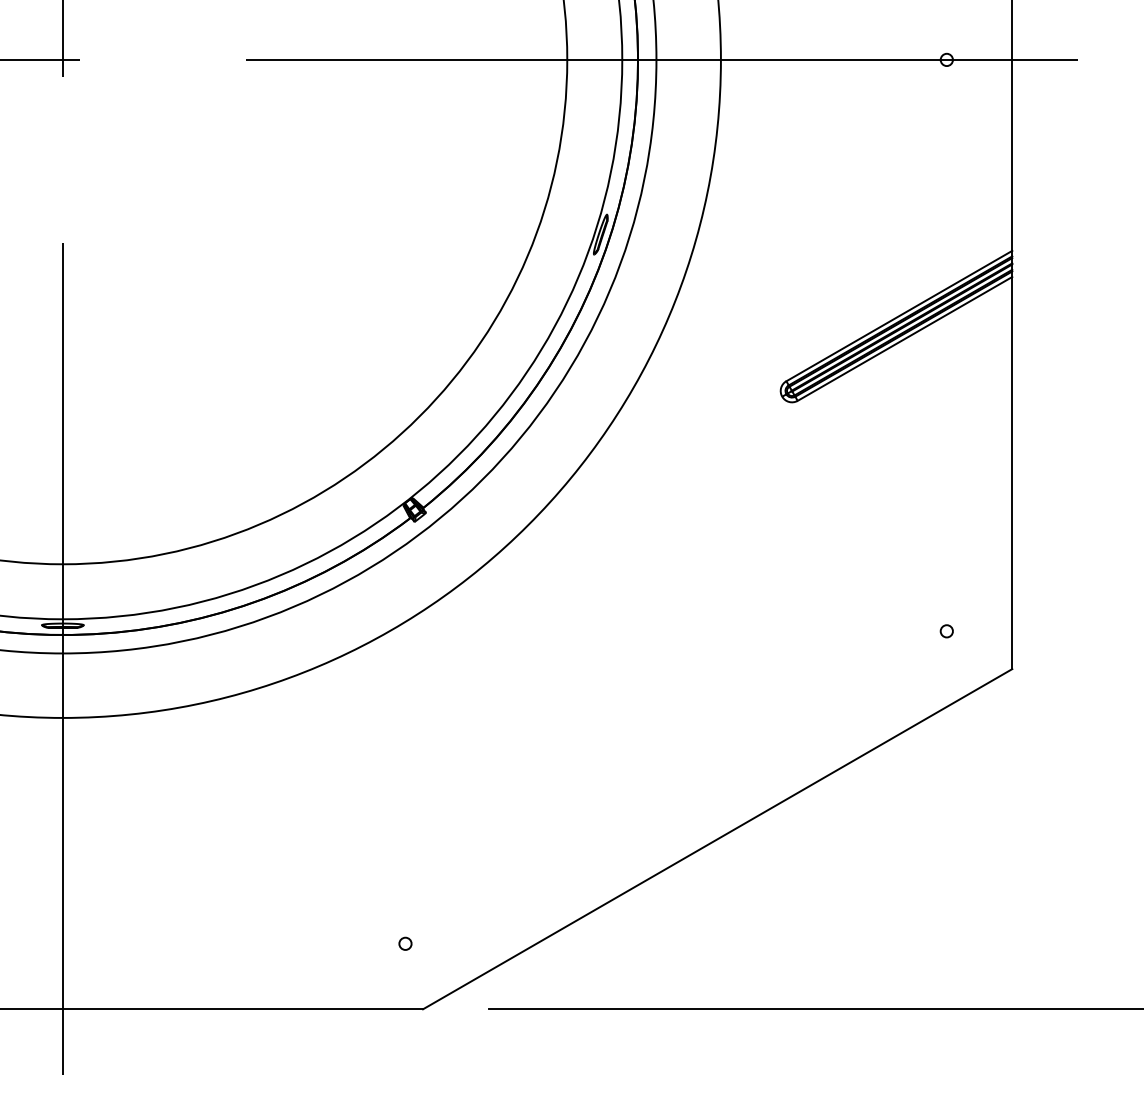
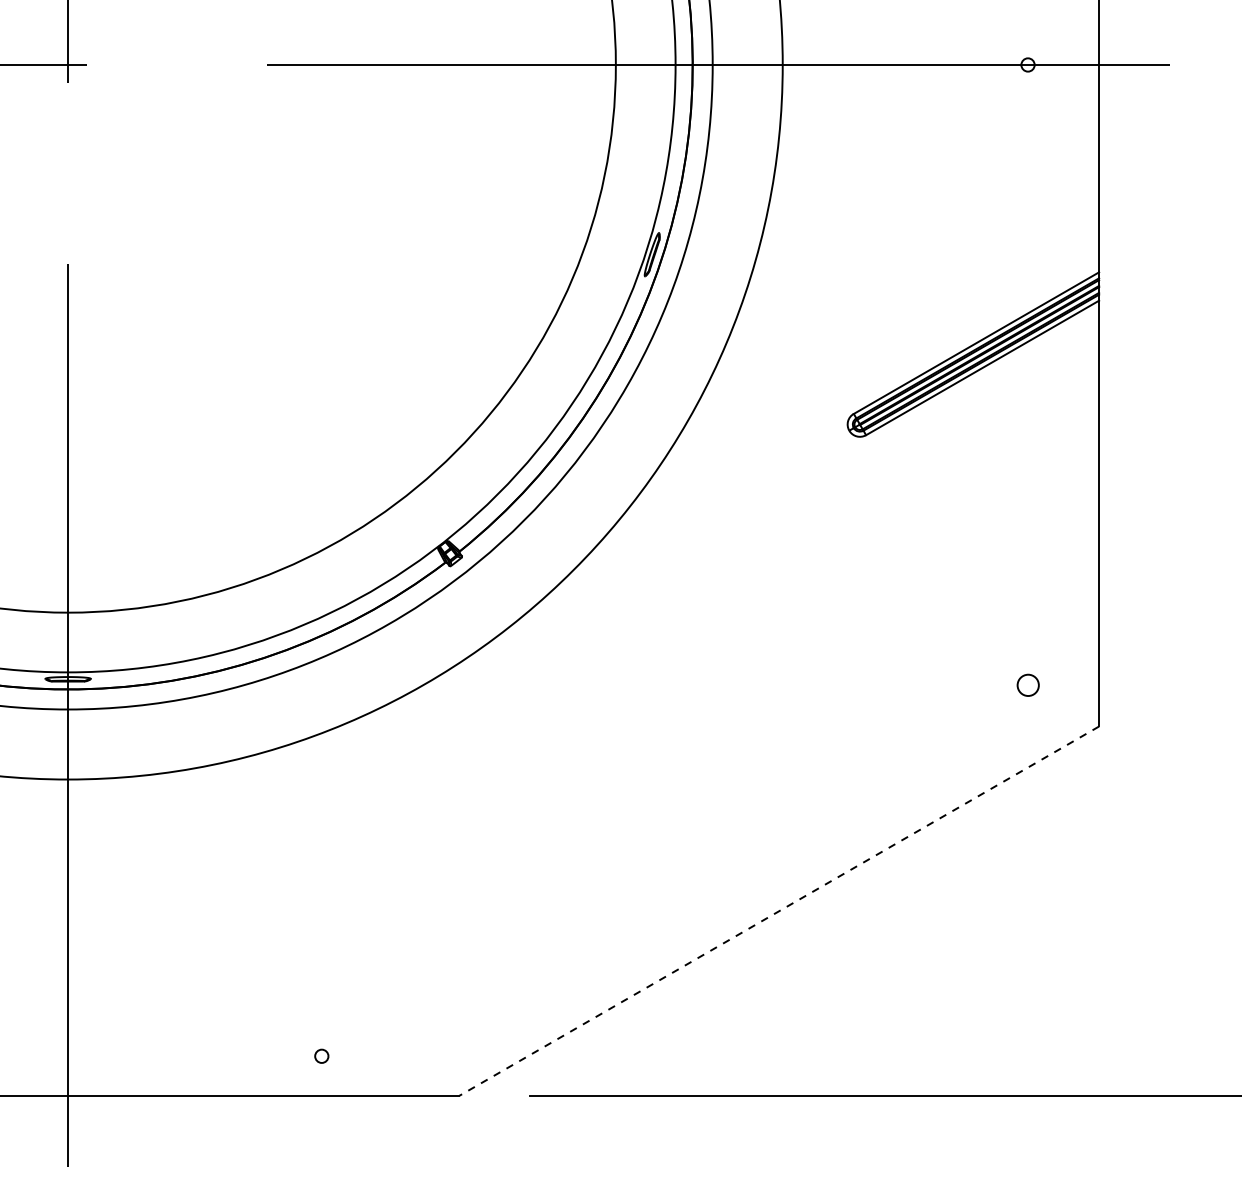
circle: (946, 631) -> (1027, 685), size x1.6
line: (717, 839) -> (778, 911), solid -> dashed
circle: (405, 943) -> (321, 1055), moved

